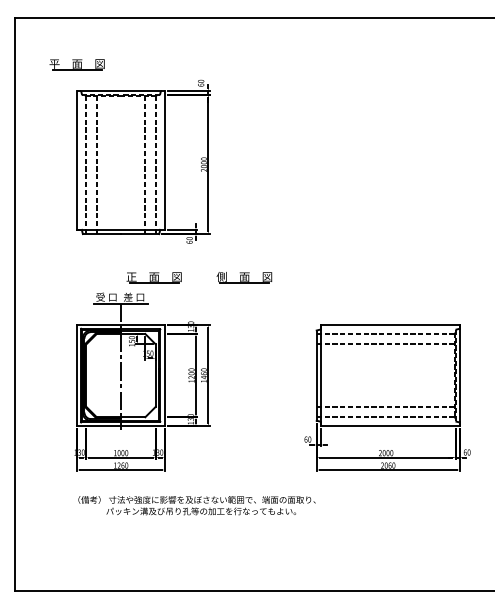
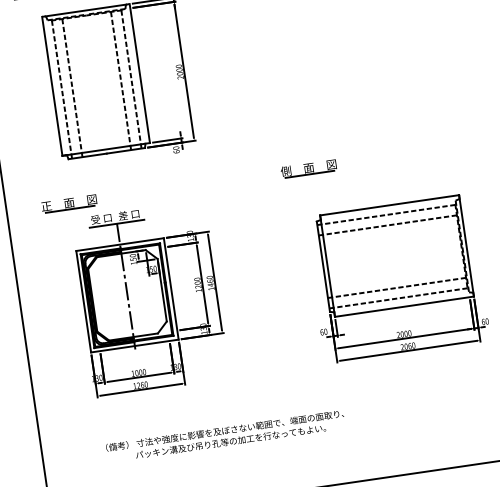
part: (153, 277) -> (68, 203), moved
part: (244, 277) -> (308, 168), moved
text: (196, 505) -> (225, 436), moved

